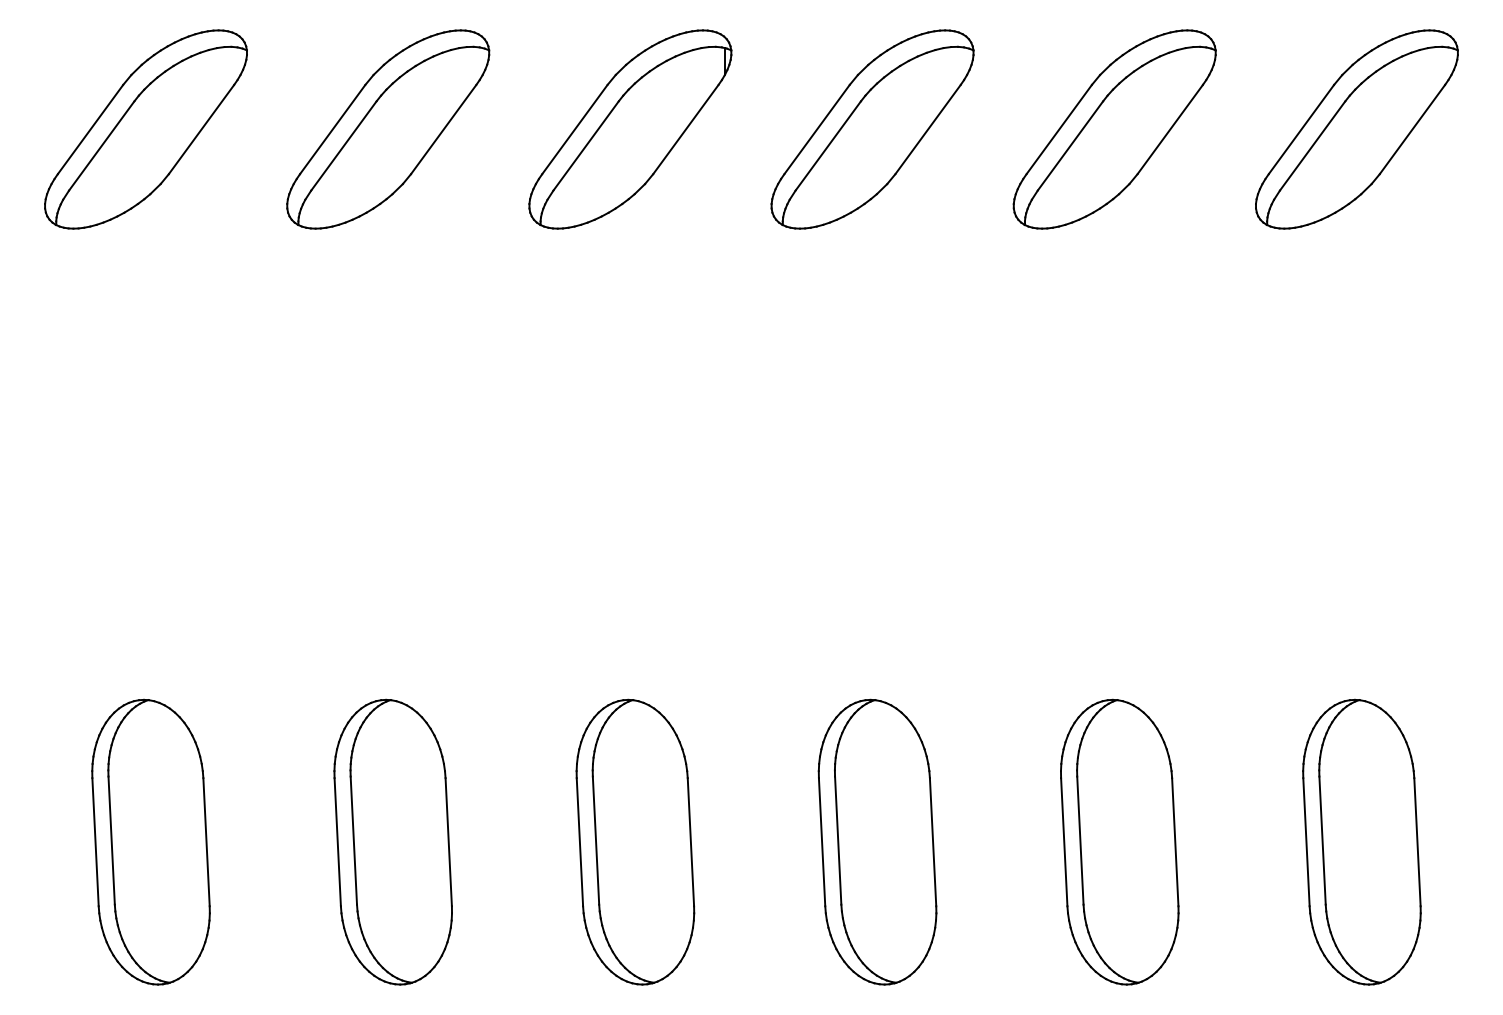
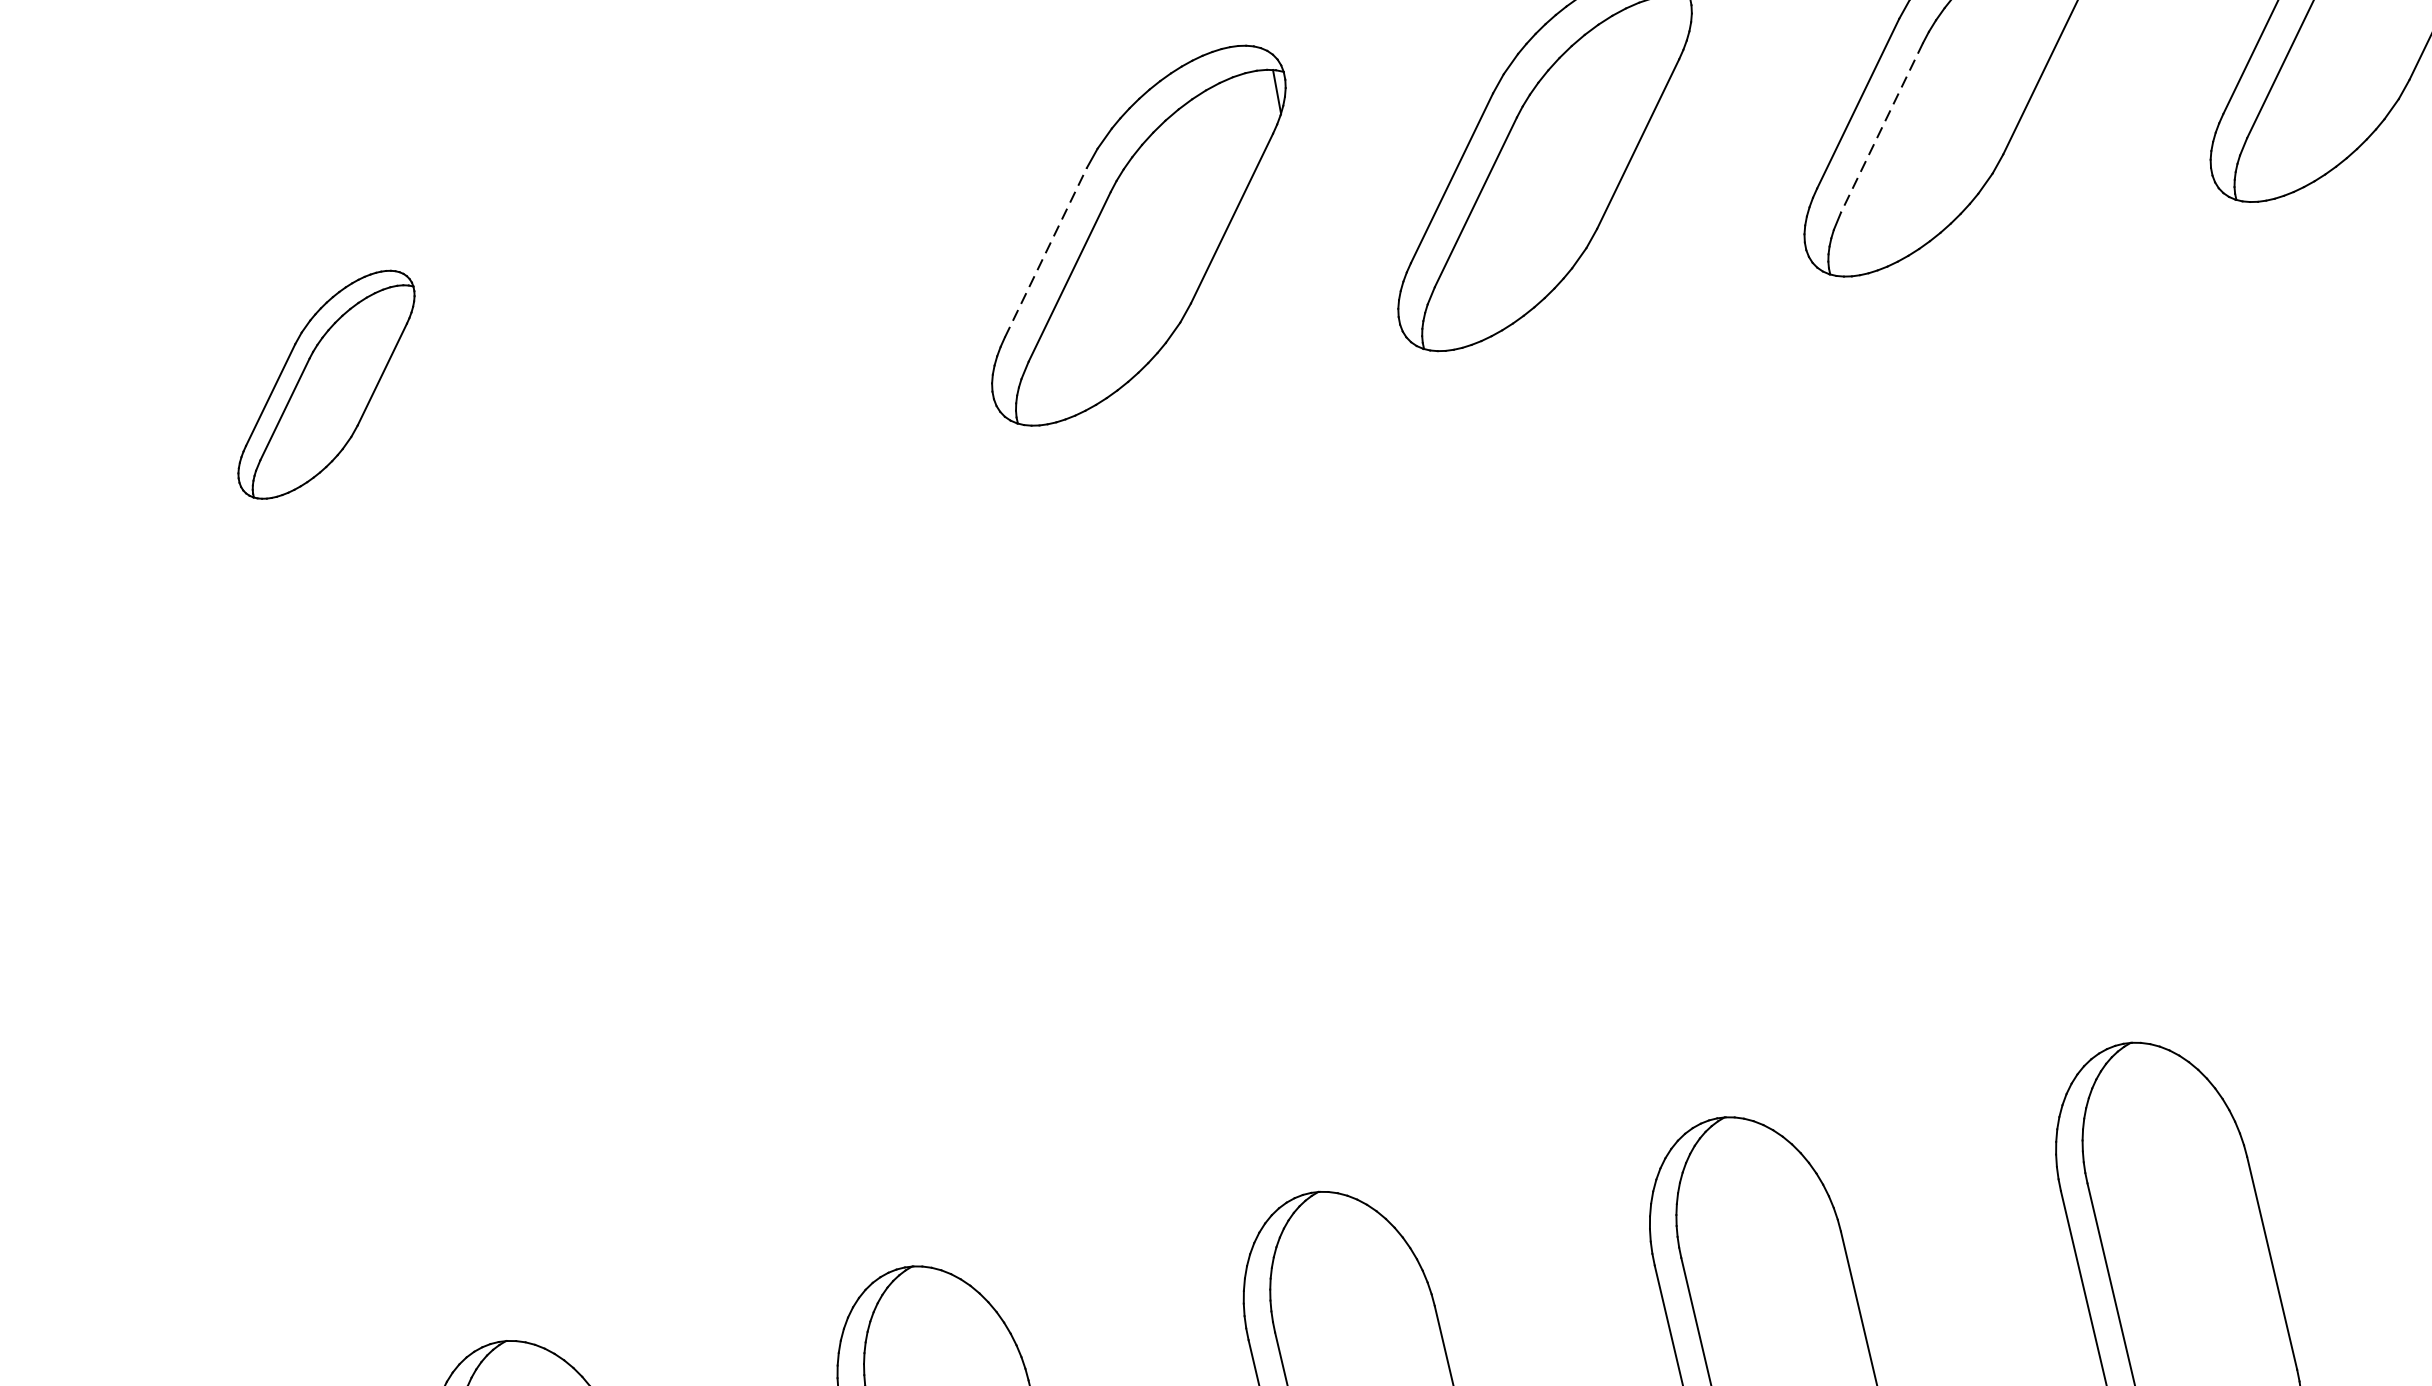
part: (145, 129) -> (325, 384), size x0.6
part: (388, 129) -> (733, 310), removed
line: (575, 129) -> (1046, 252), solid -> dashed
line: (1070, 146) -> (1882, 128), solid -> dashed

